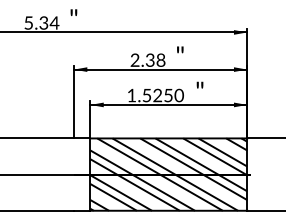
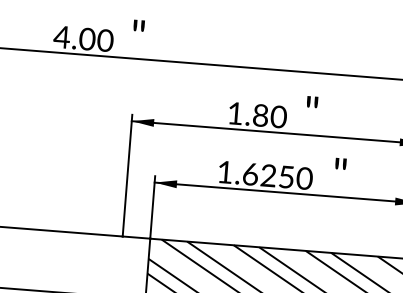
text: (41, 22) -> (83, 37), 5.34 -> 4.00
text: (147, 59) -> (256, 113), 2.38 -> 1.80
text: (146, 95) -> (249, 174), 1.5250 -> 1.6250

